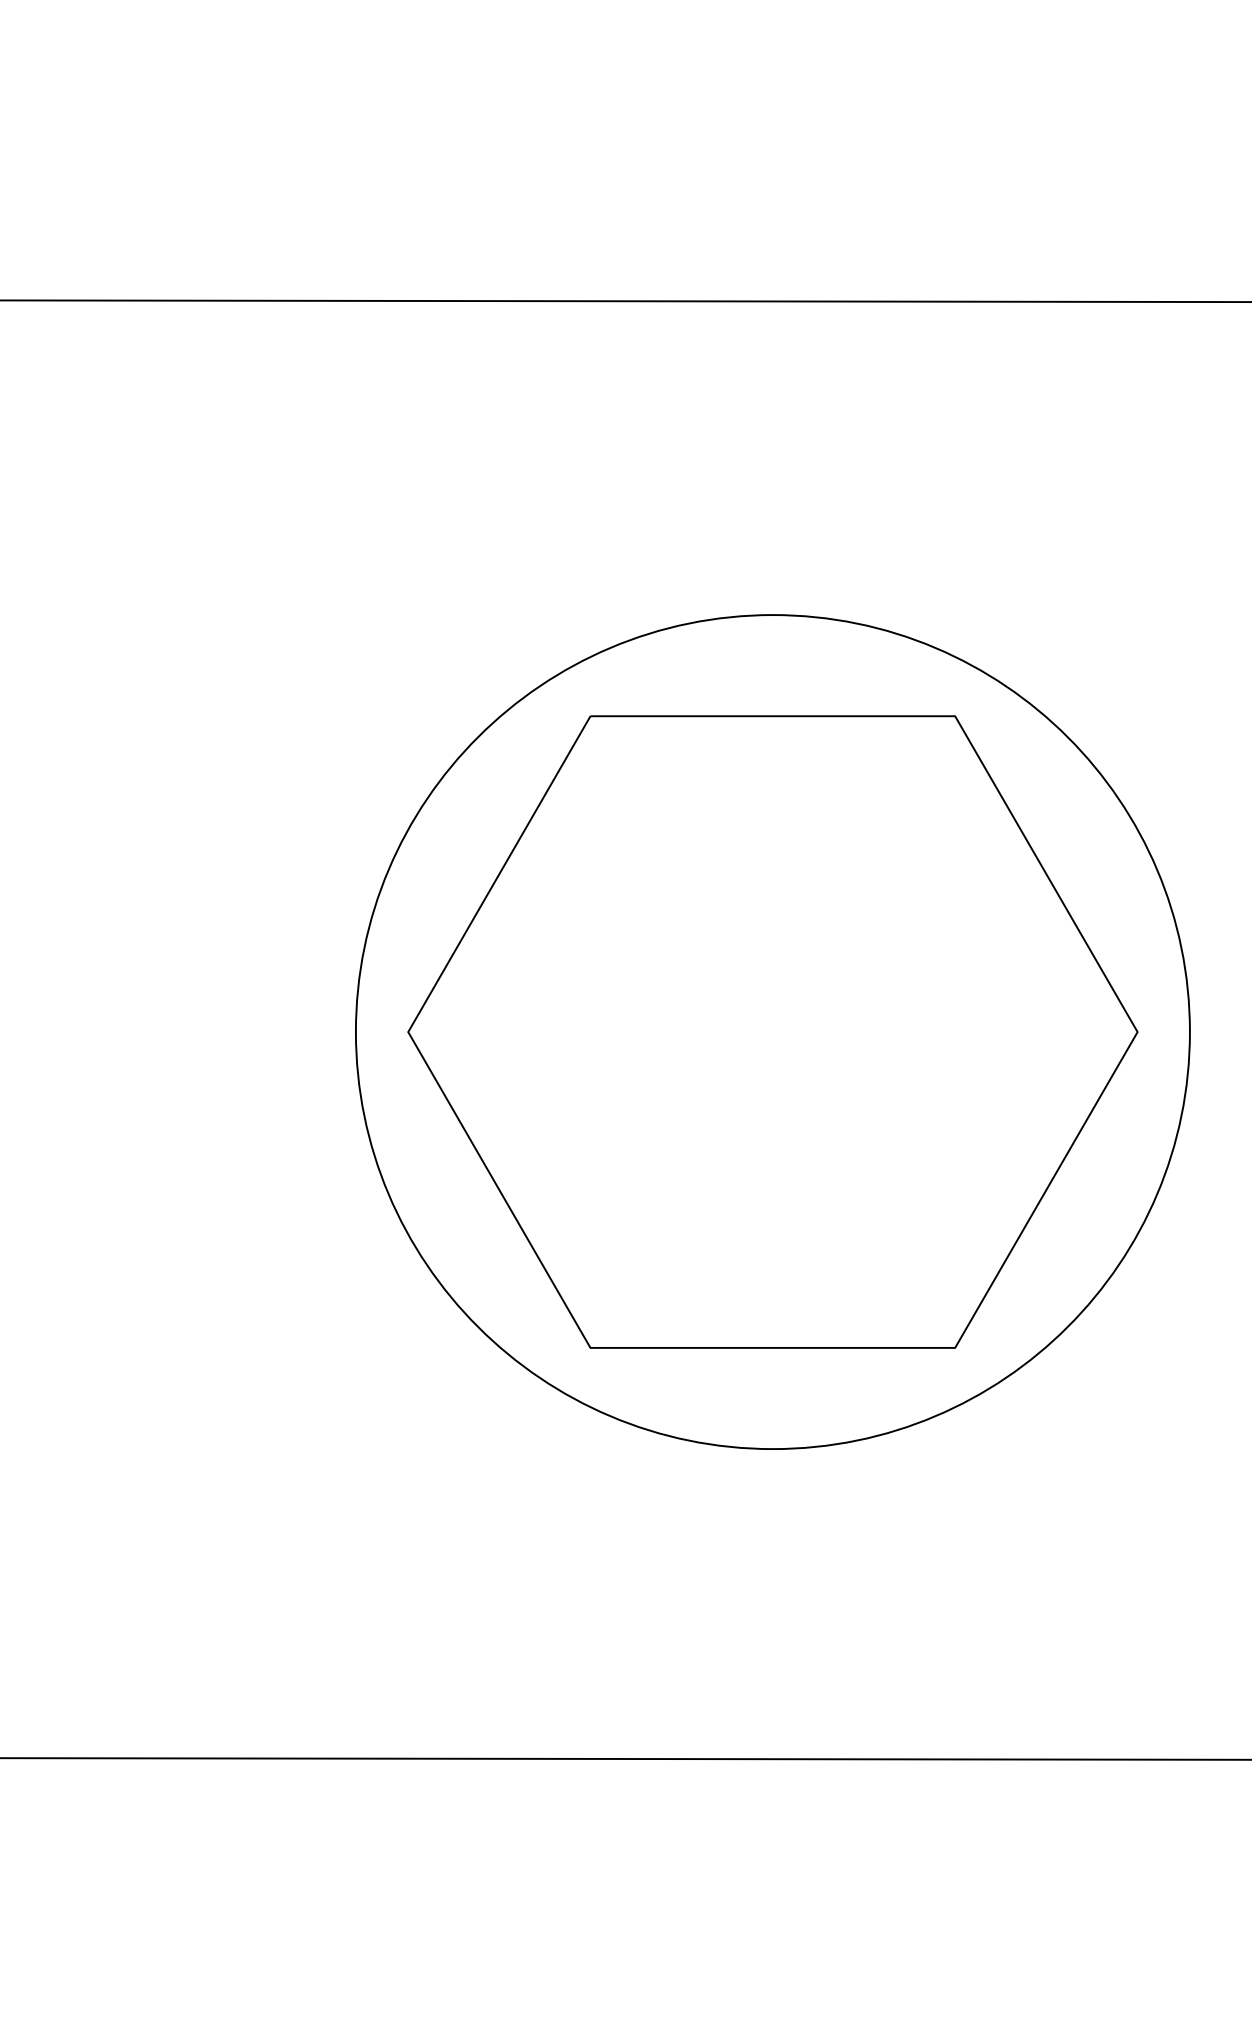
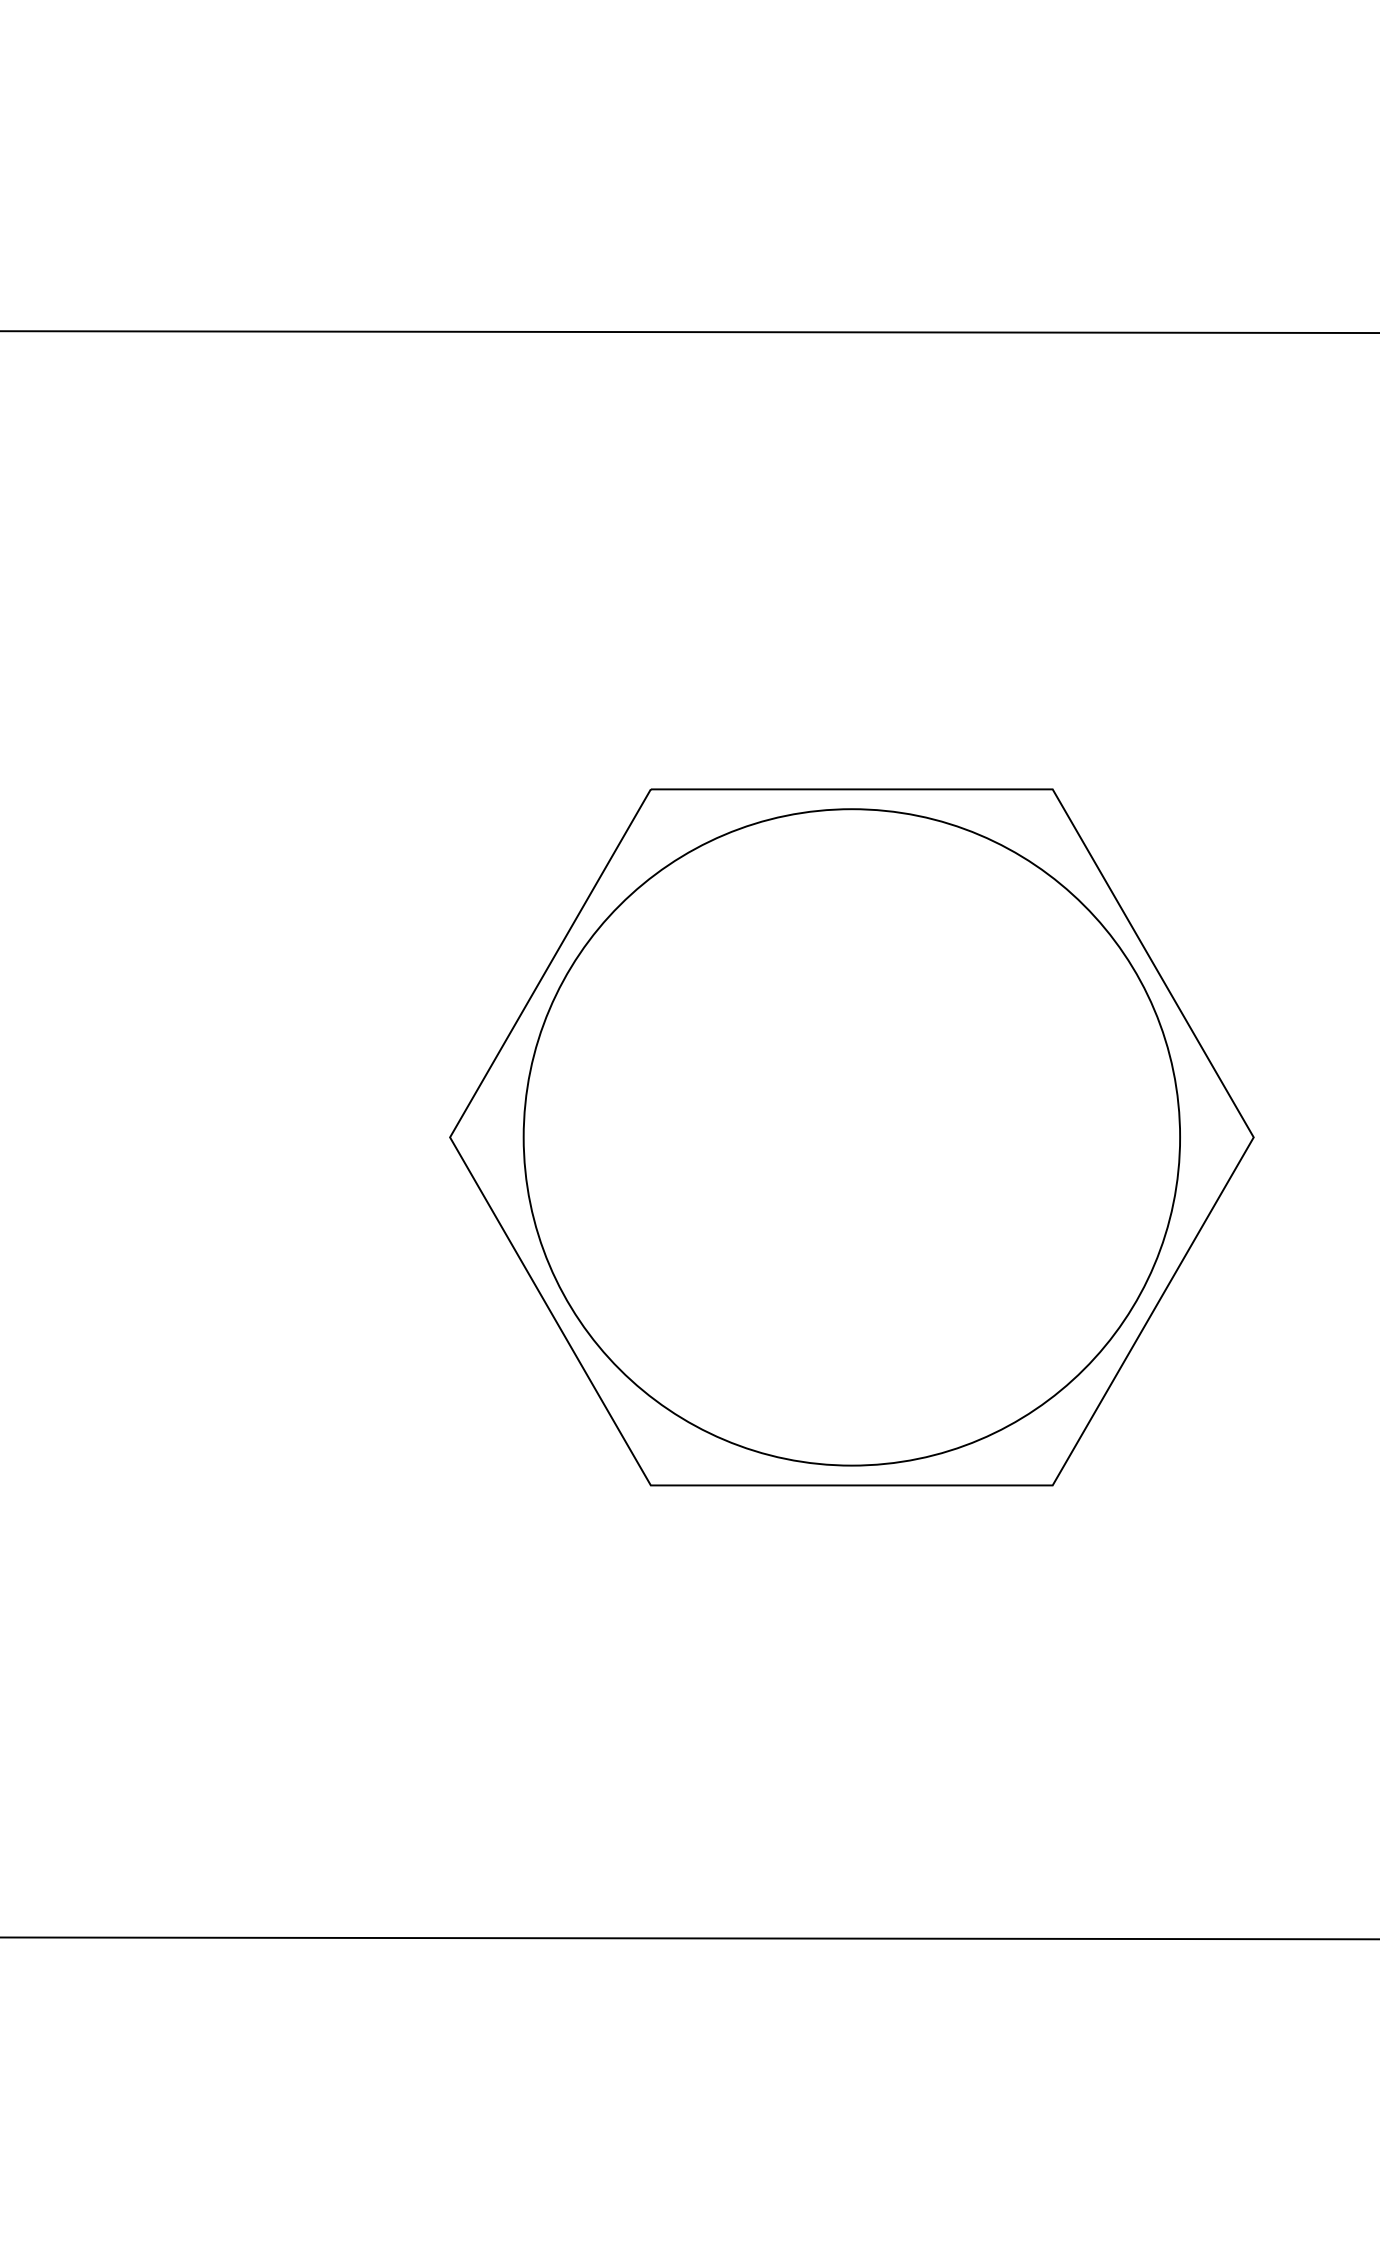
circle: (772, 1031) -> (851, 1136), size x0.71

